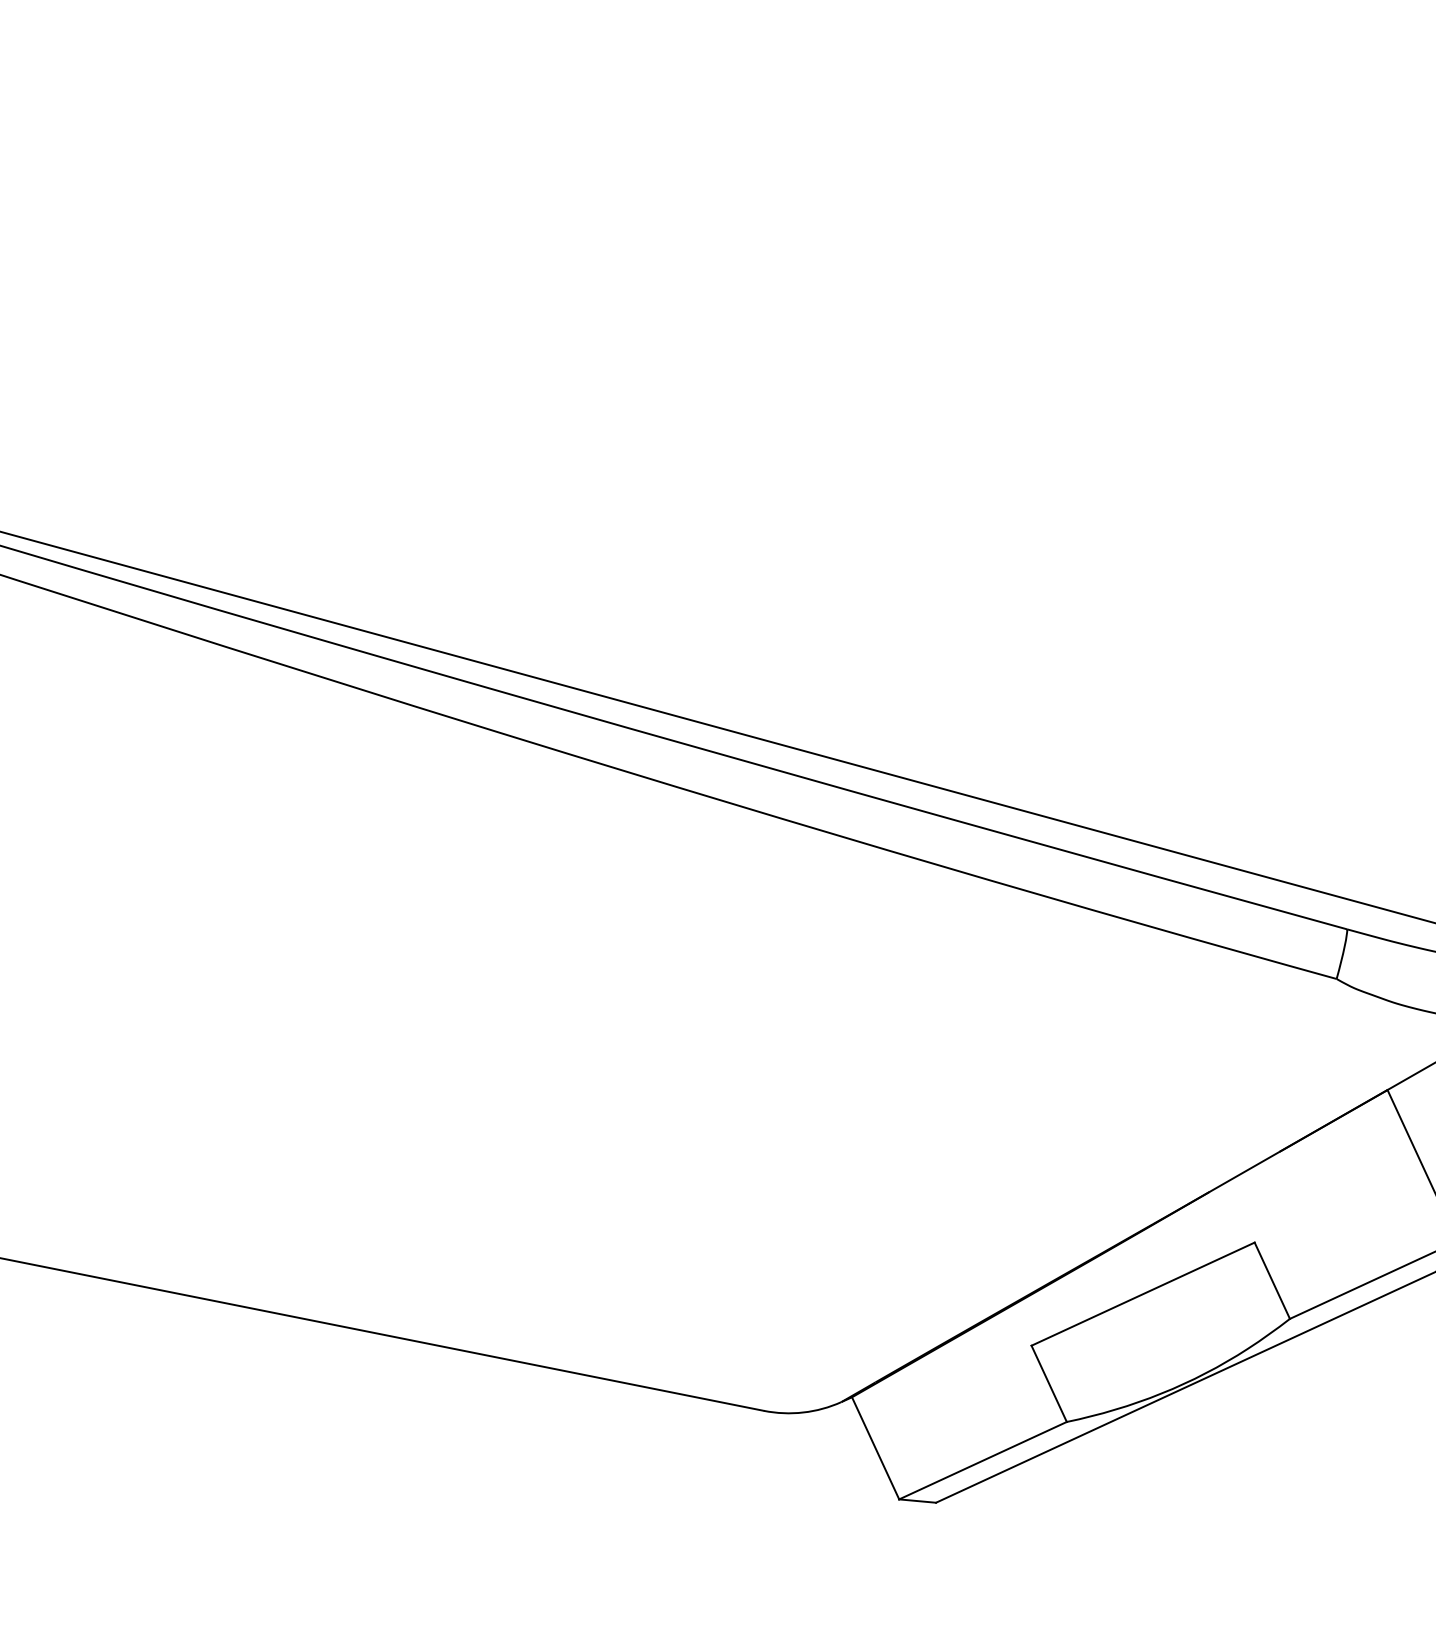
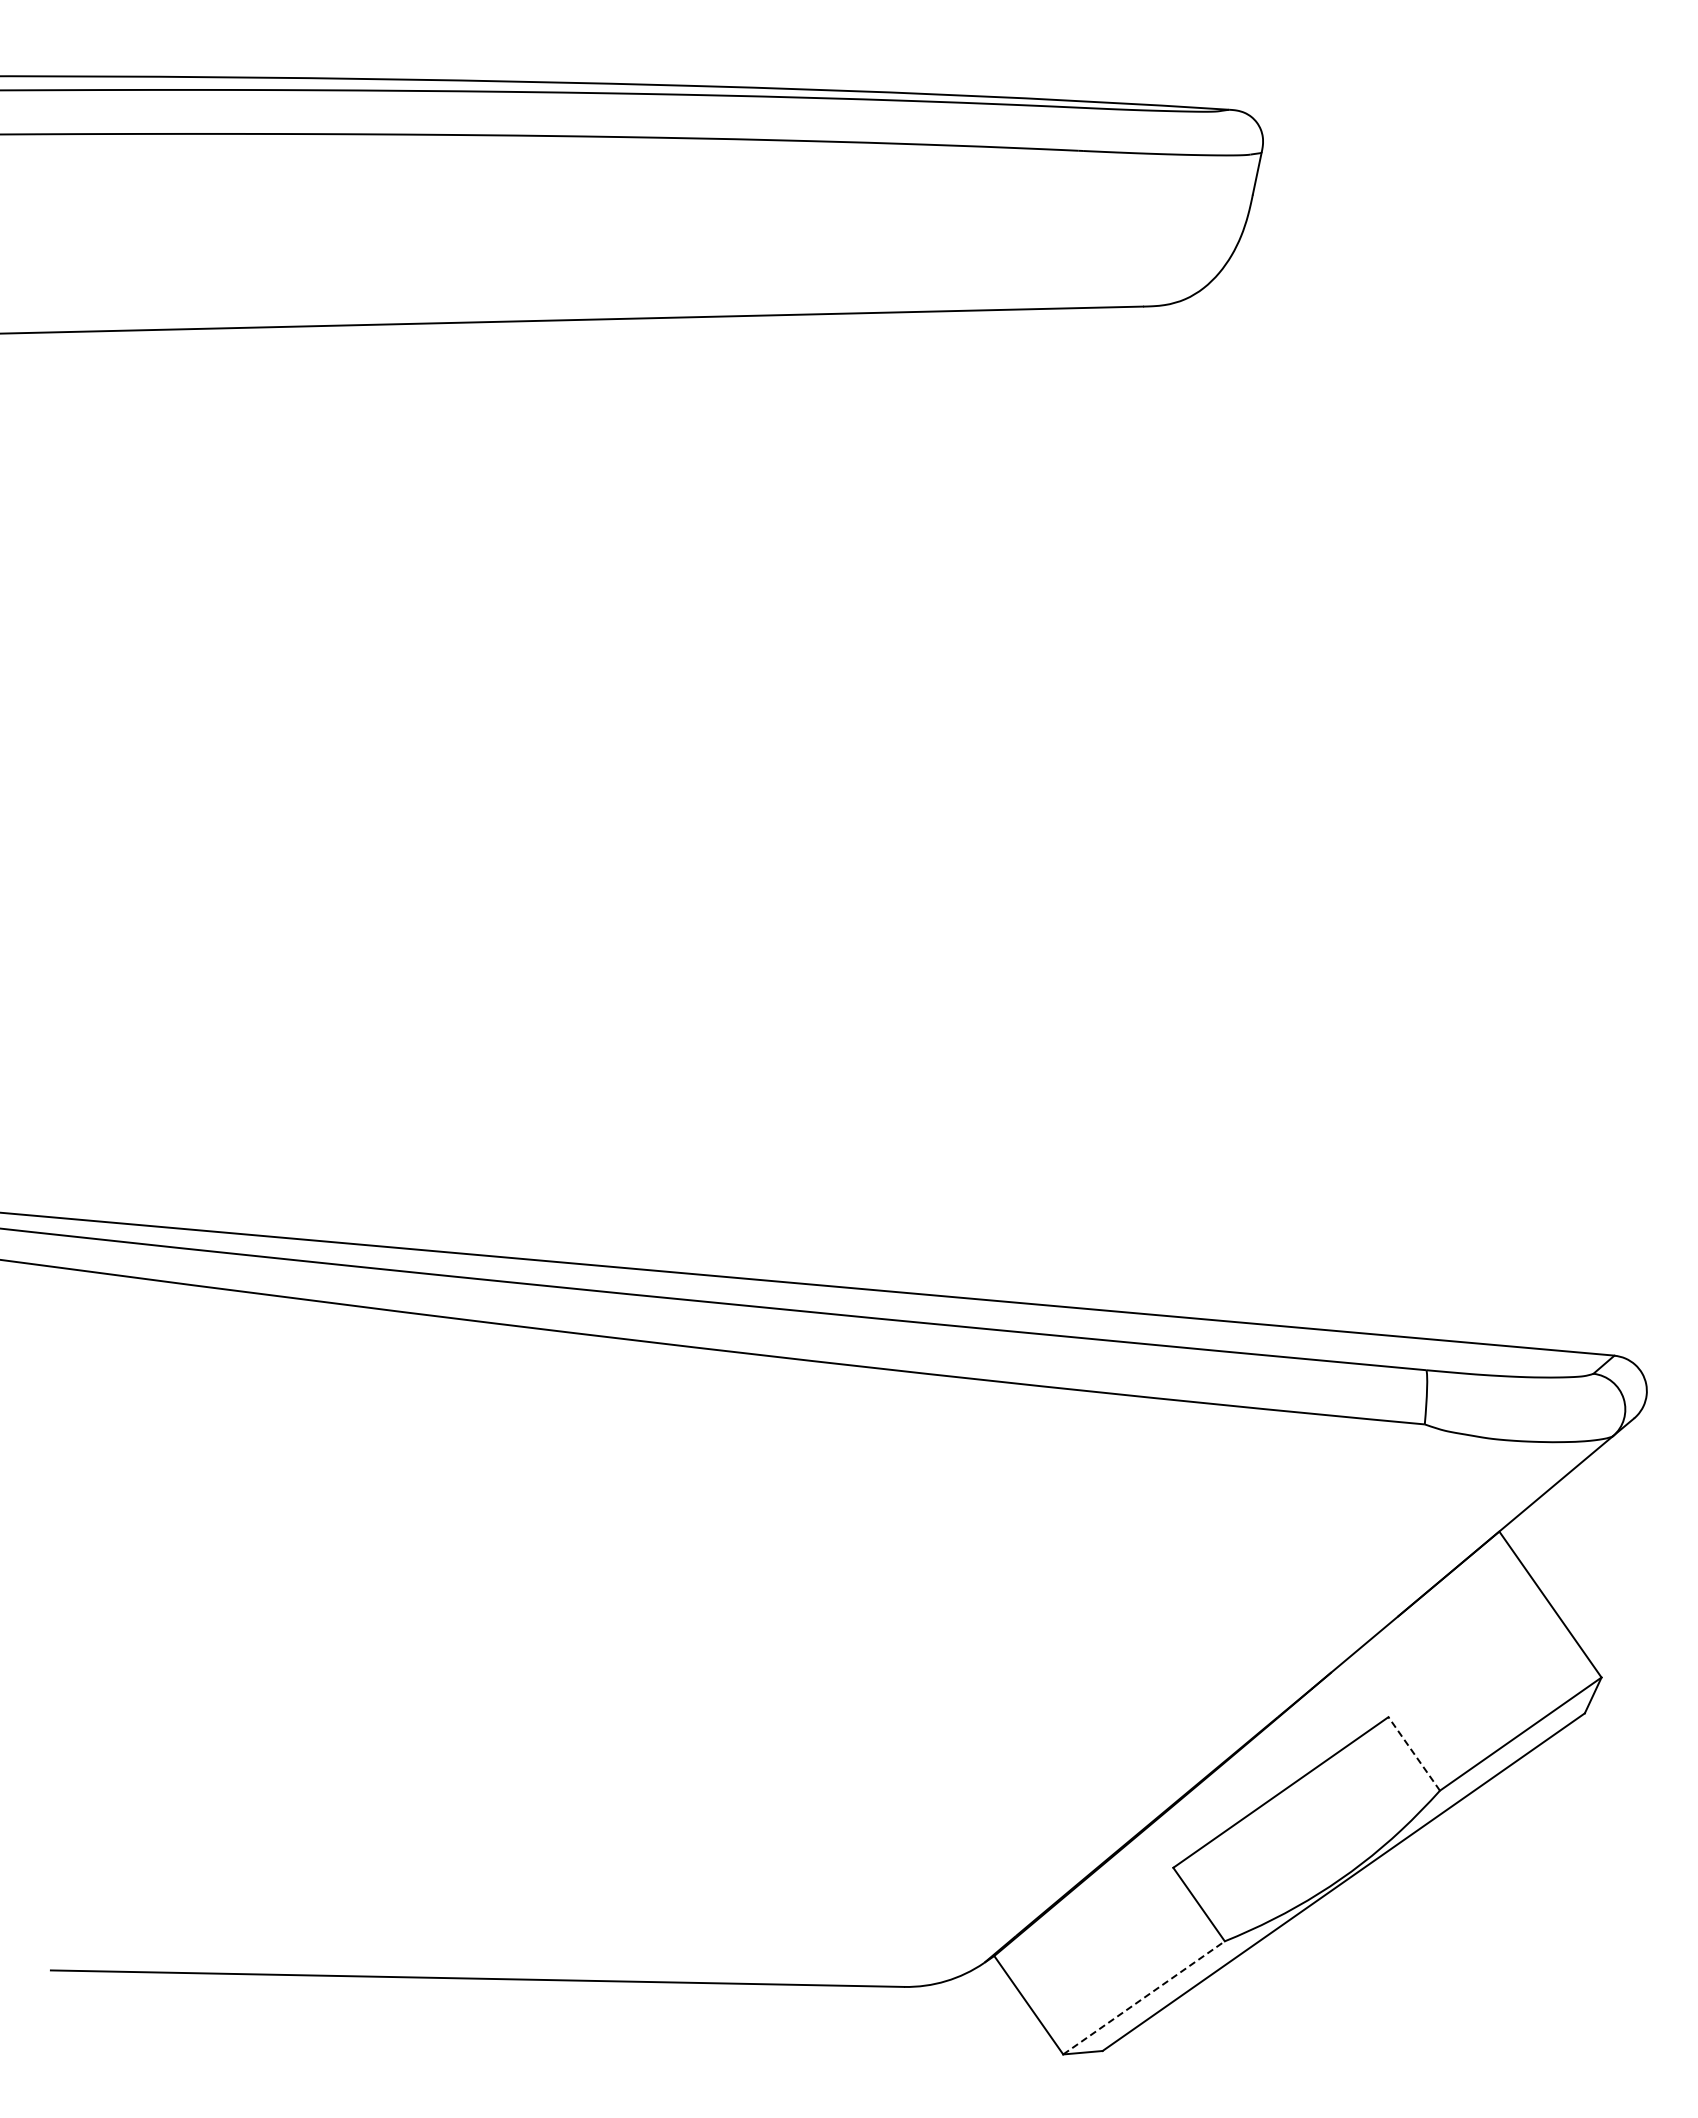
line: (1272, 1280) -> (1414, 1753), solid -> dashed
line: (983, 1460) -> (1144, 1997), solid -> dashed

